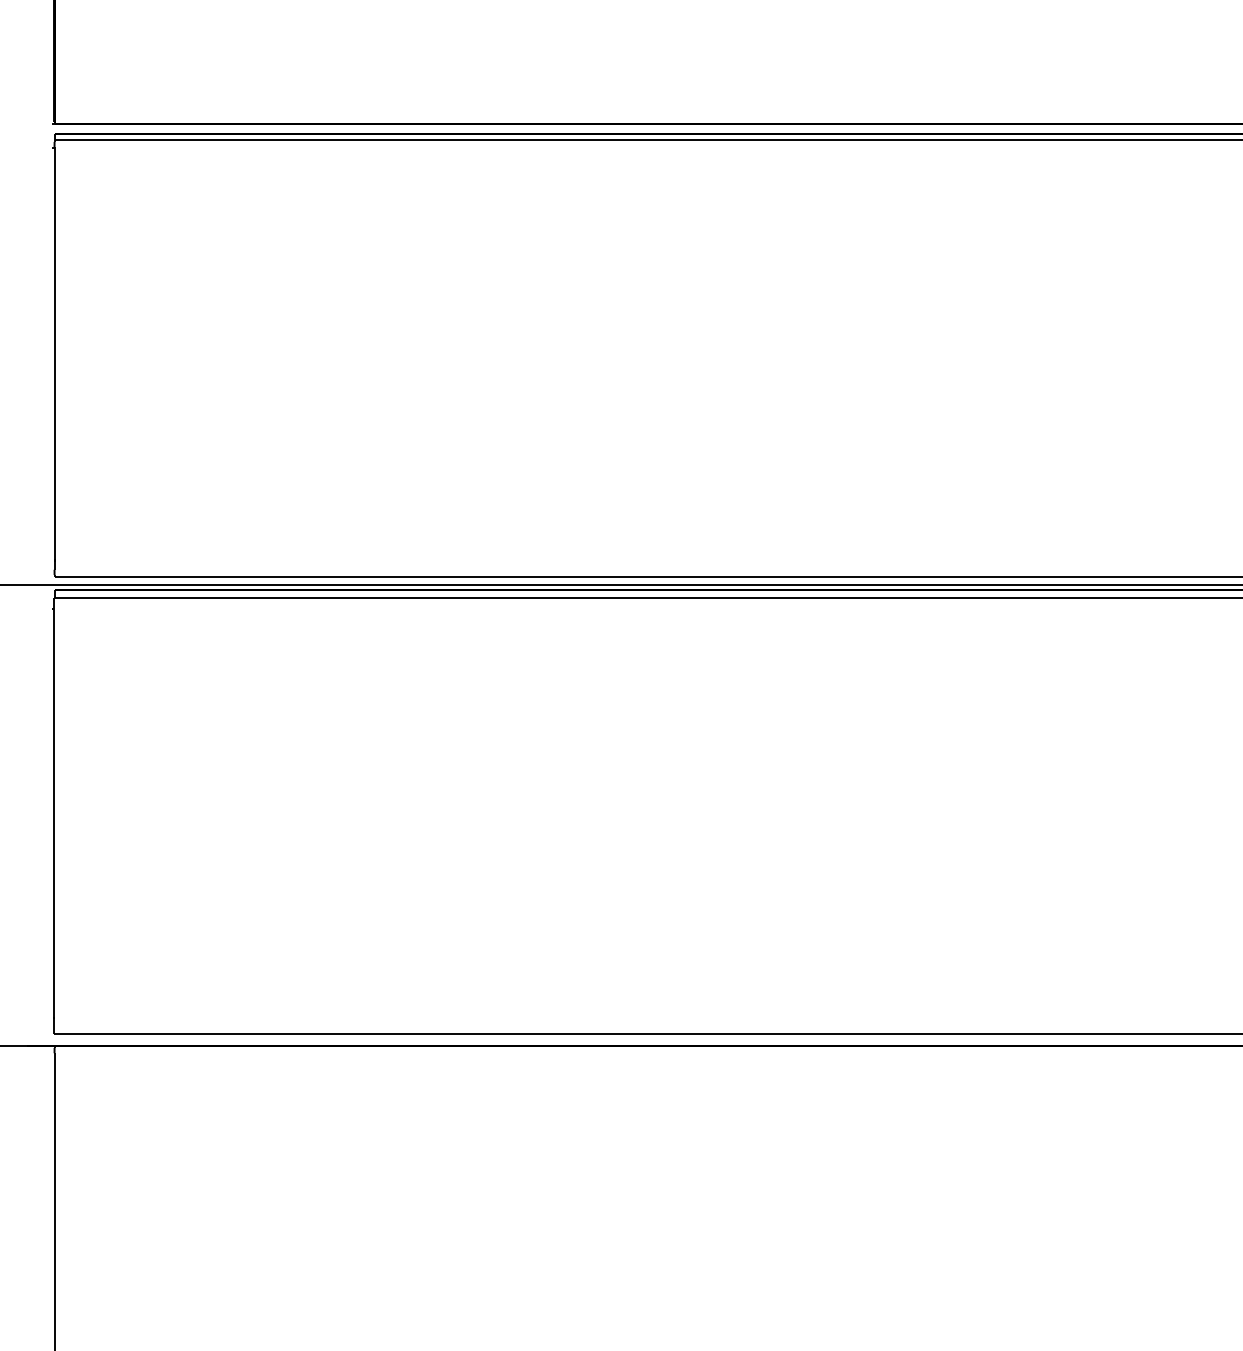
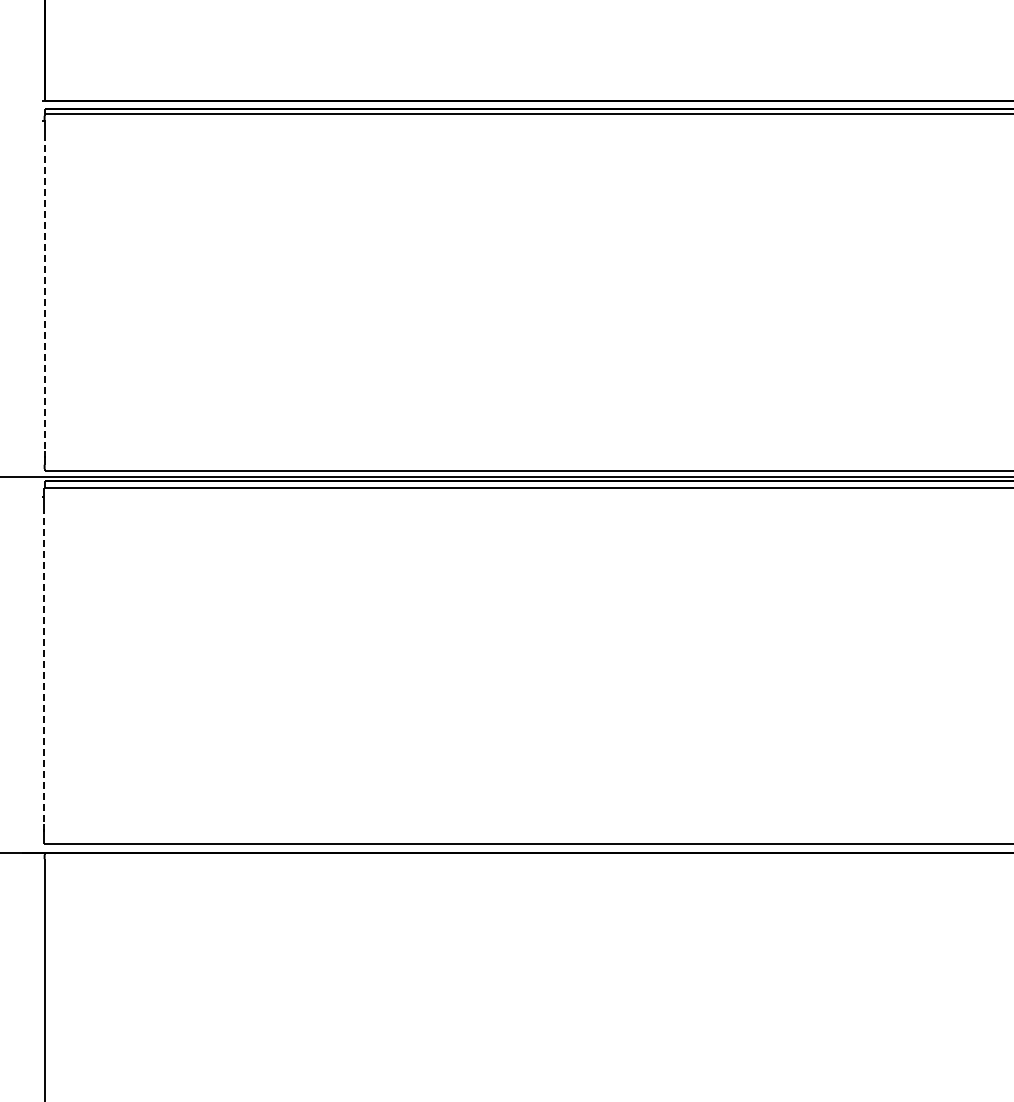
line: (54, 358) -> (44, 292), solid -> dashed
line: (54, 817) -> (44, 666), solid -> dashed

